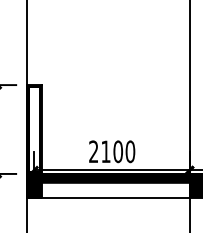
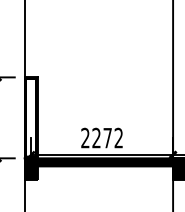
text: (117, 151) -> (107, 137), 2100 -> 2272
line: (108, 197) -> (98, 179), removed

